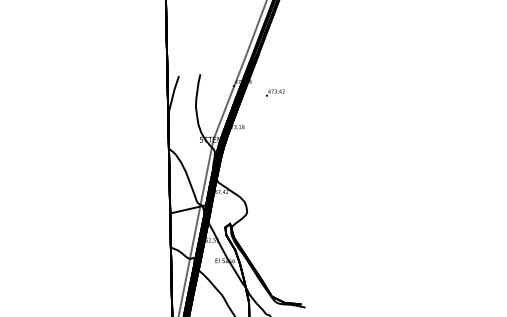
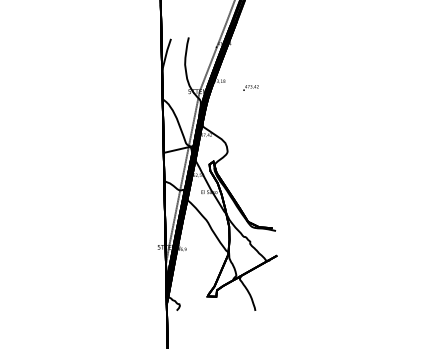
text: (274, 92) -> (250, 87), moved

